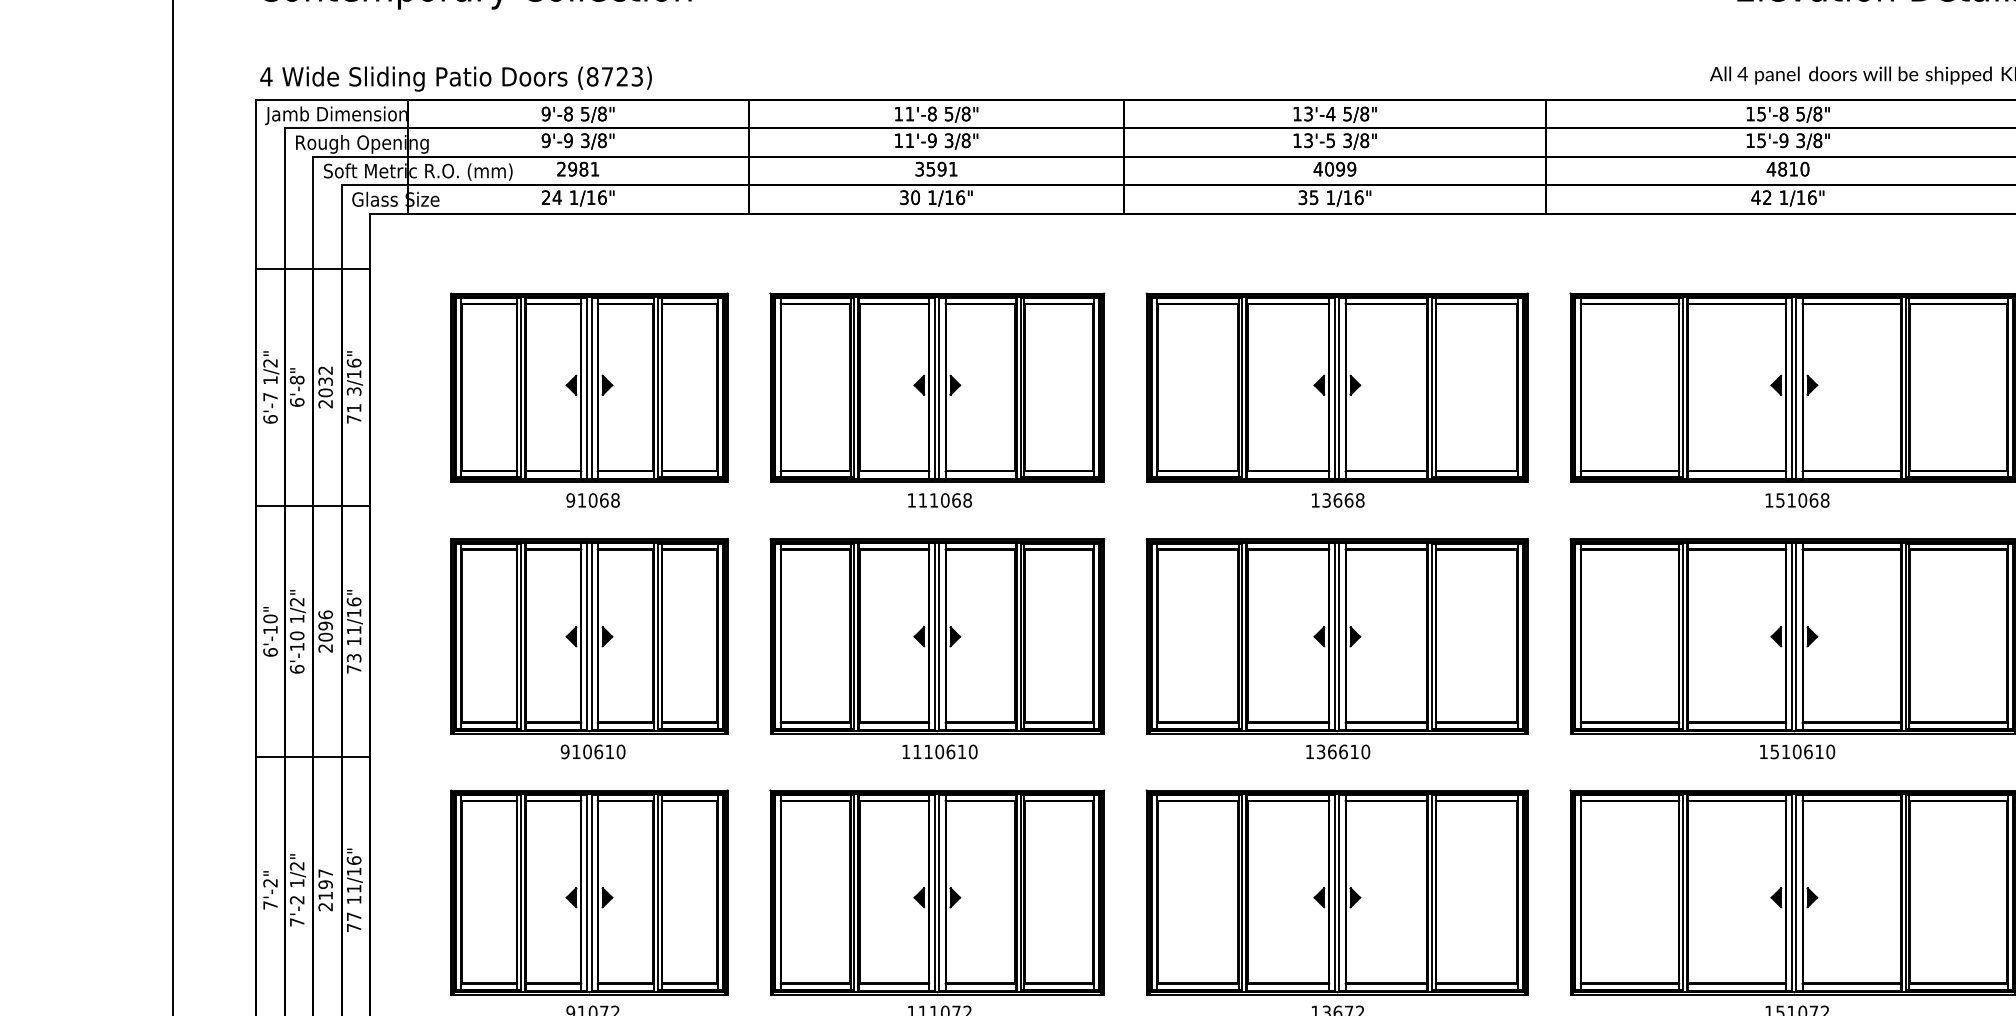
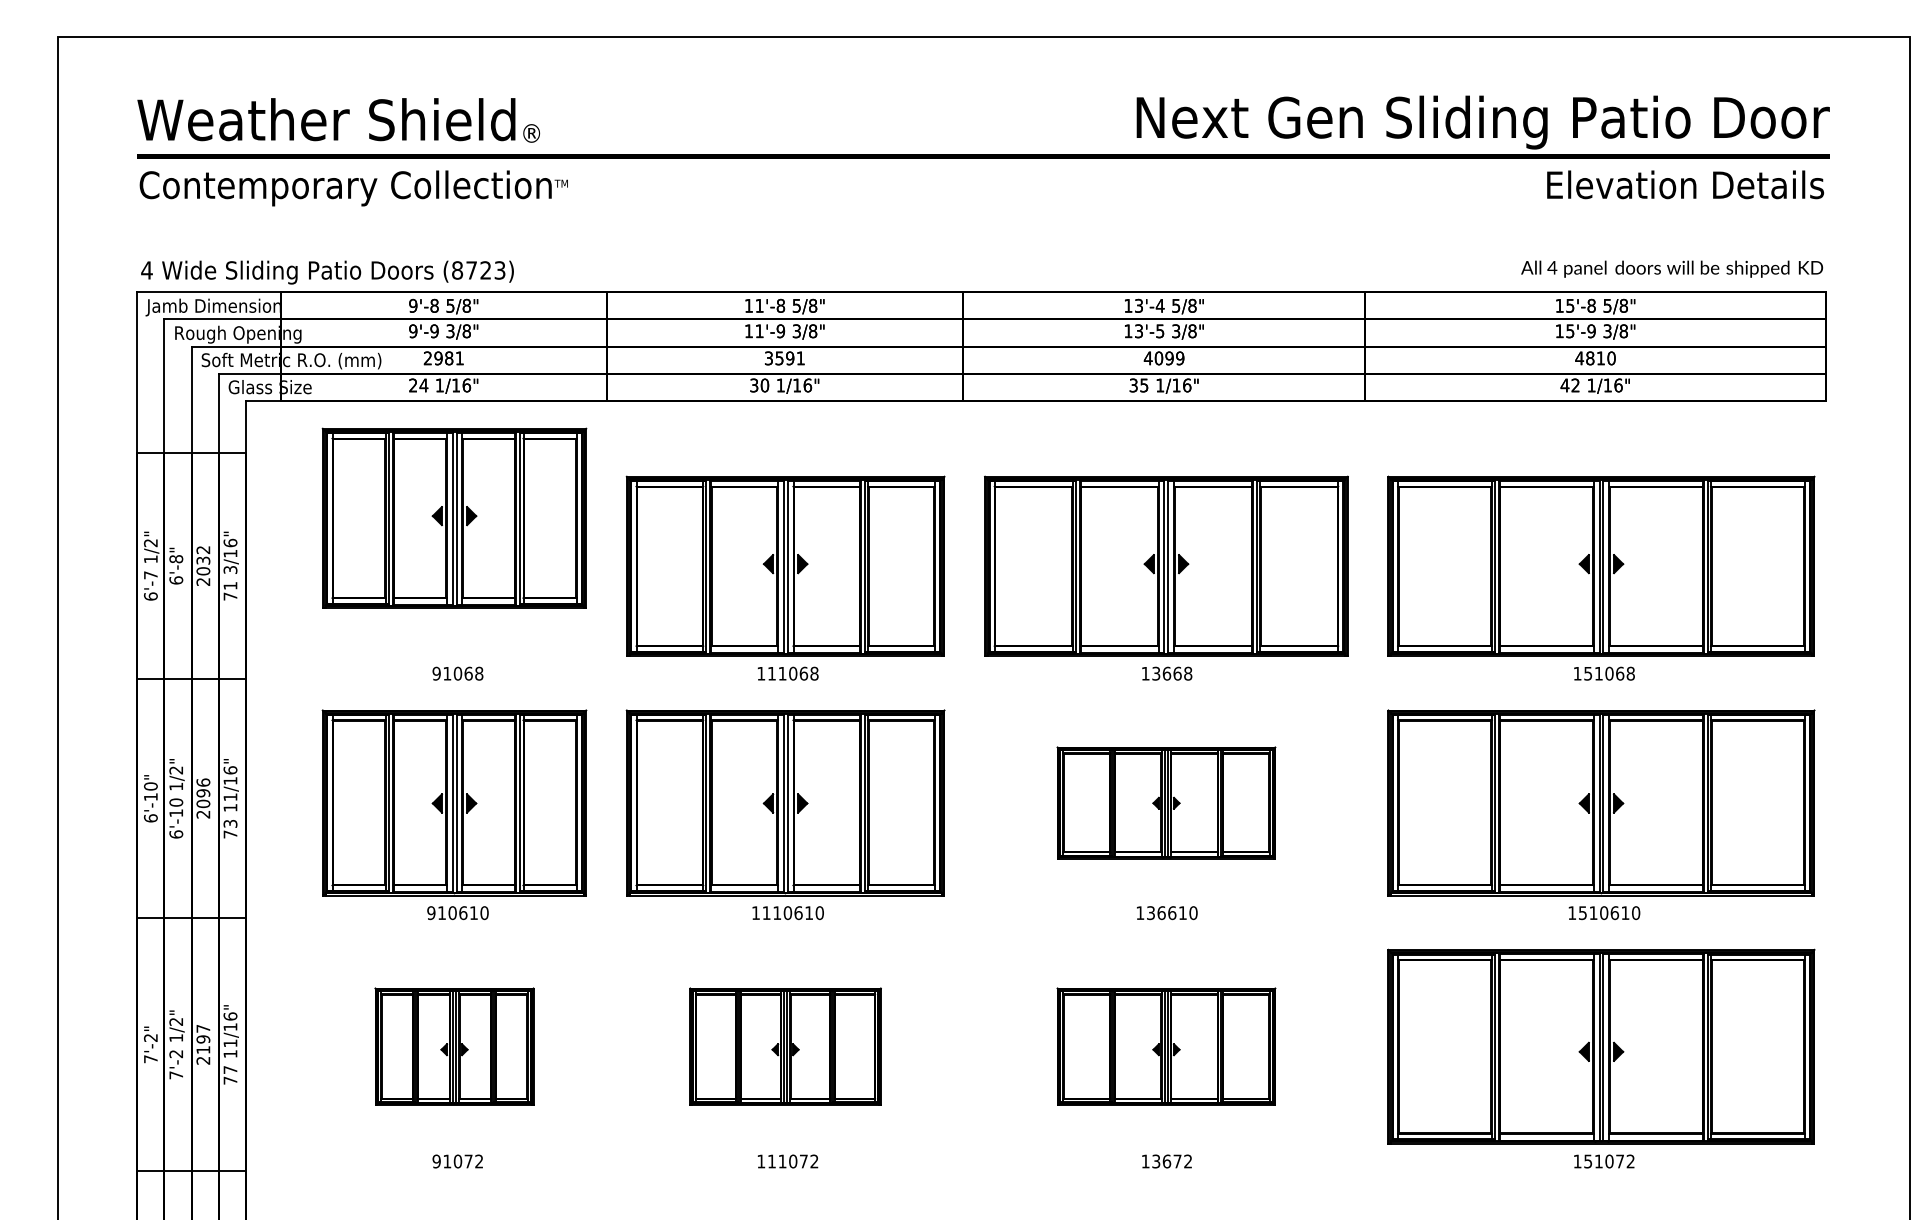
part: (589, 386) -> (454, 517), moved
part: (1337, 635) -> (1166, 802), size x0.6
part: (589, 892) -> (454, 1046), size x0.6
part: (937, 892) -> (785, 1046), size x0.6
part: (1337, 892) -> (1166, 1046), size x0.6

